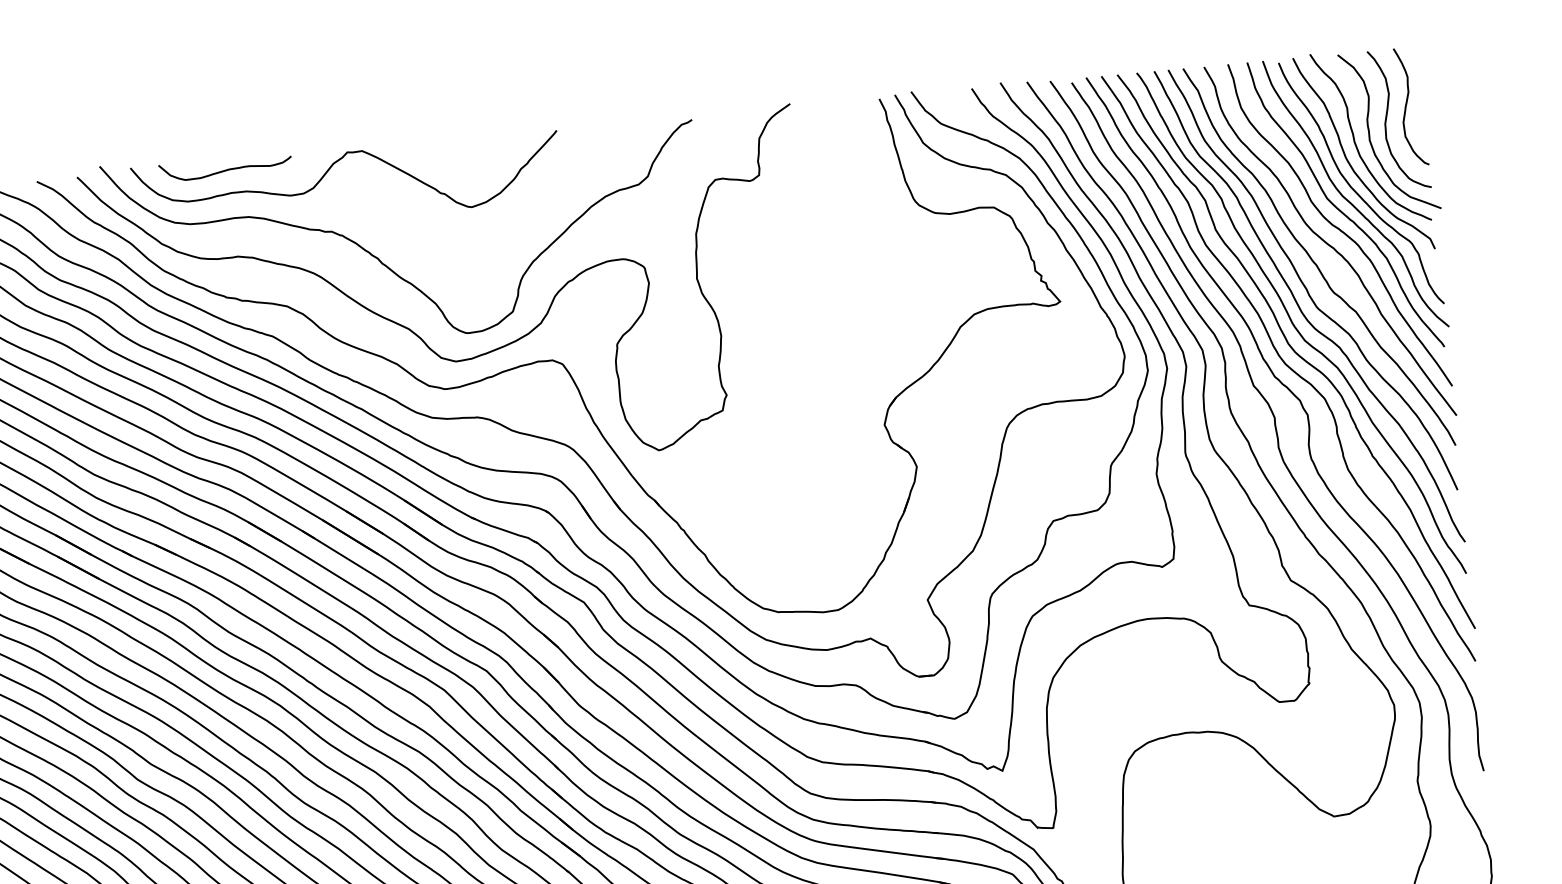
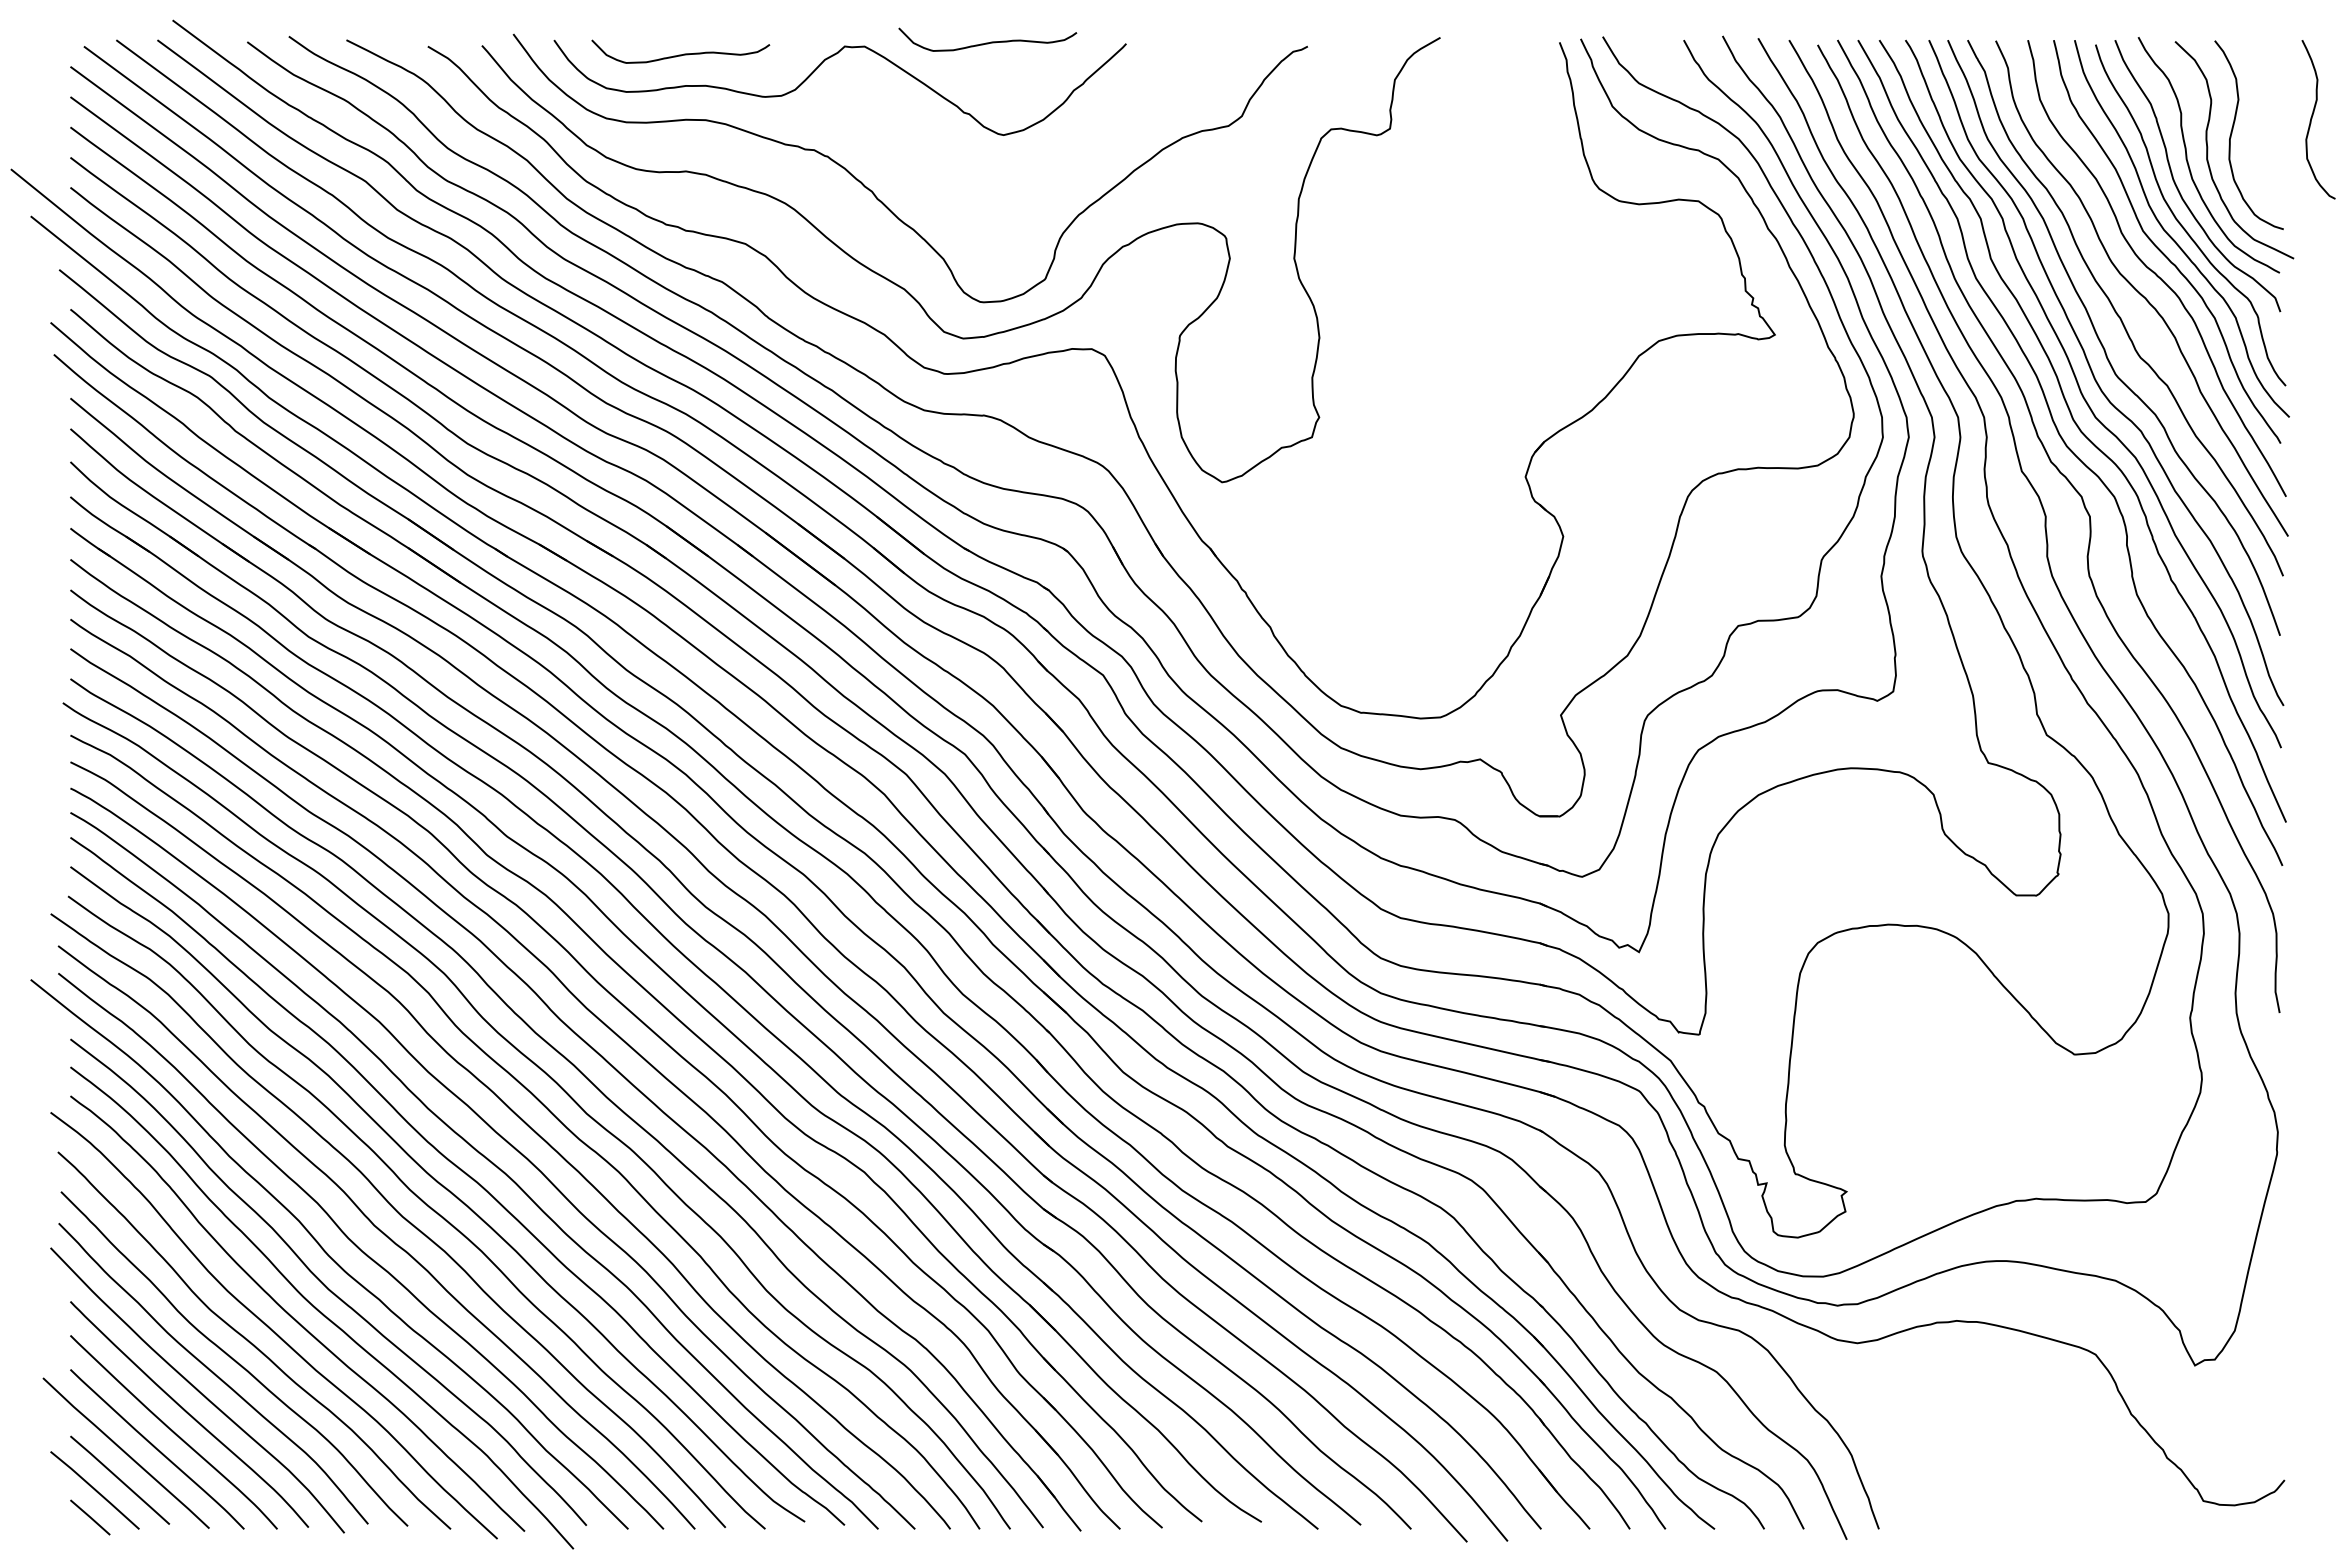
curve: (1406, 106) -> (2312, 118), moved
curve: (453, 139) -> (987, 42), added

